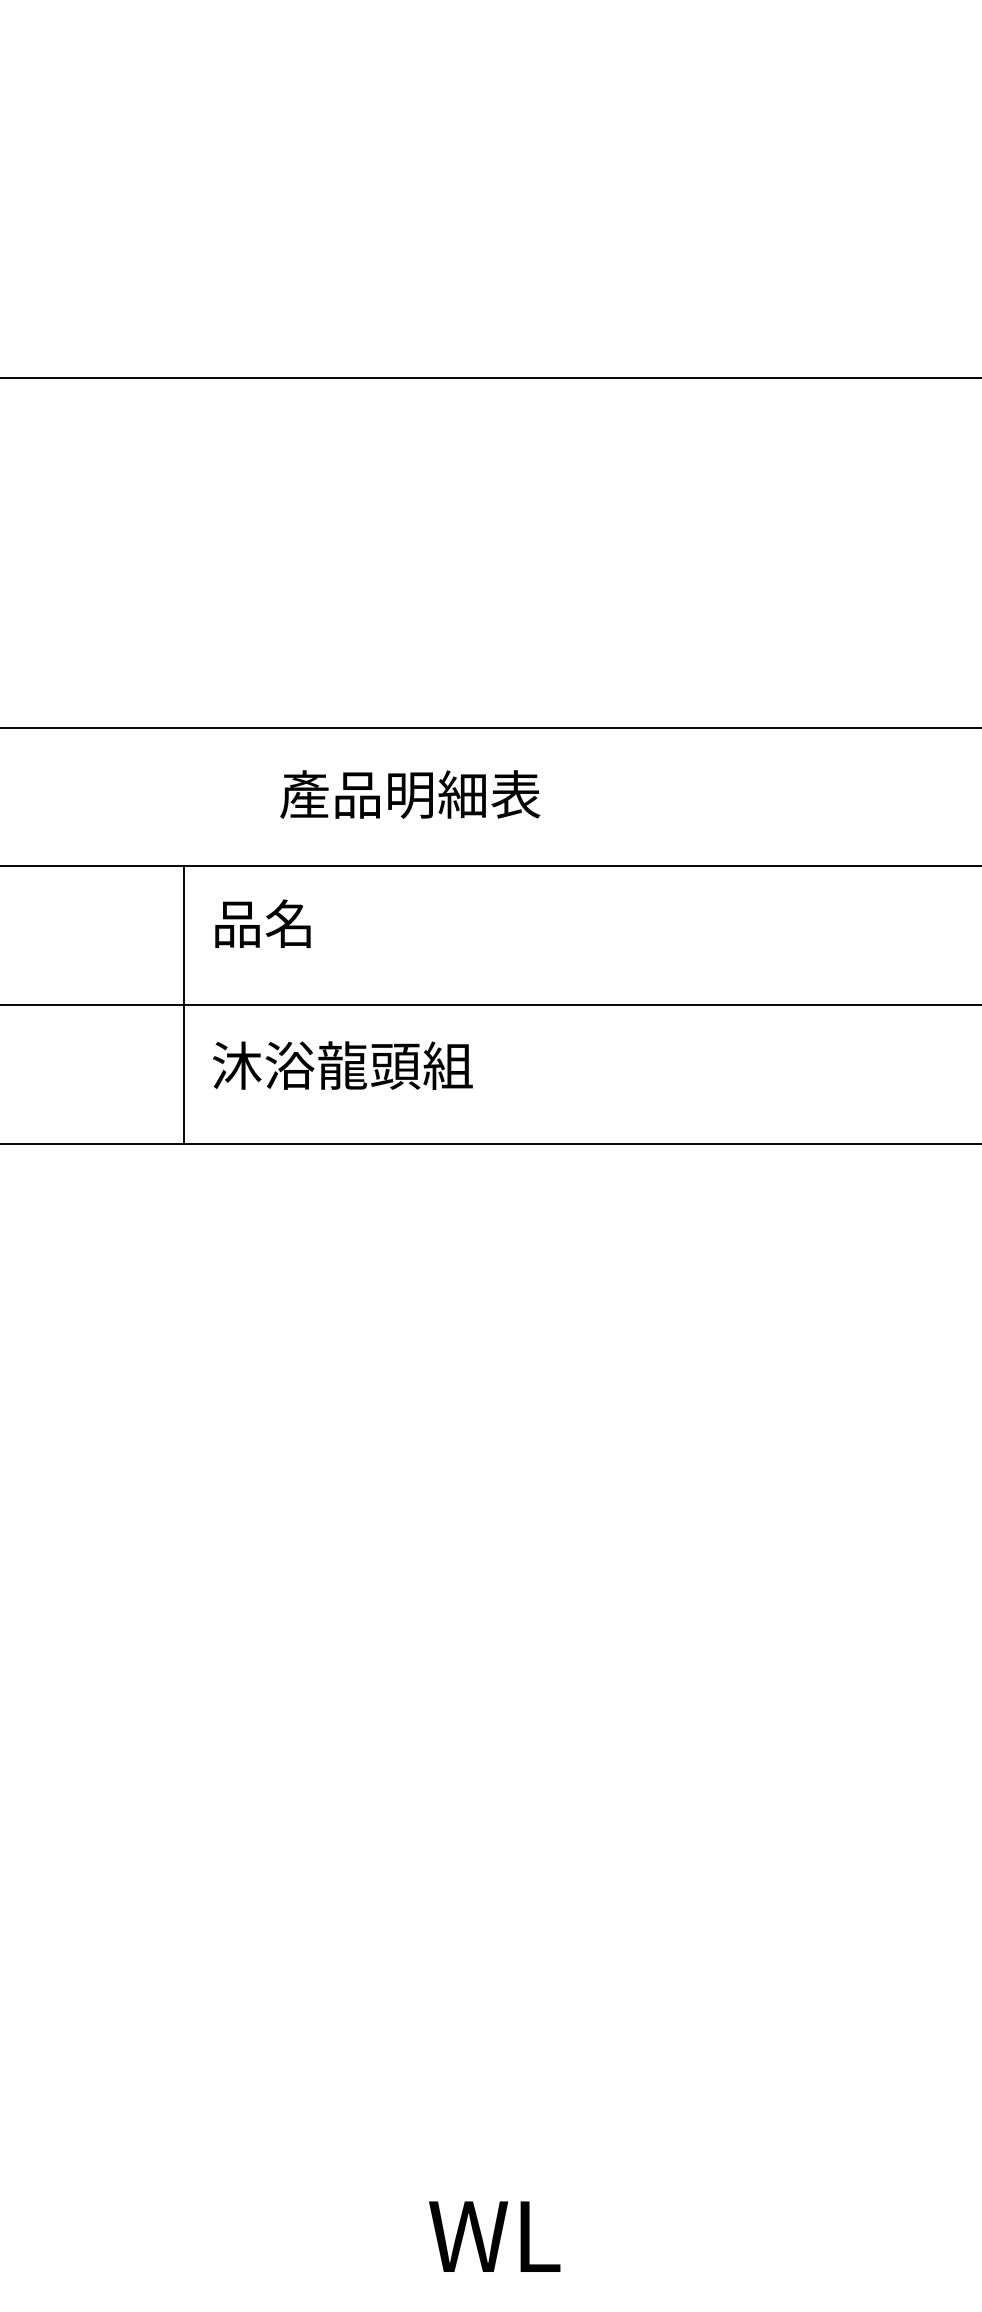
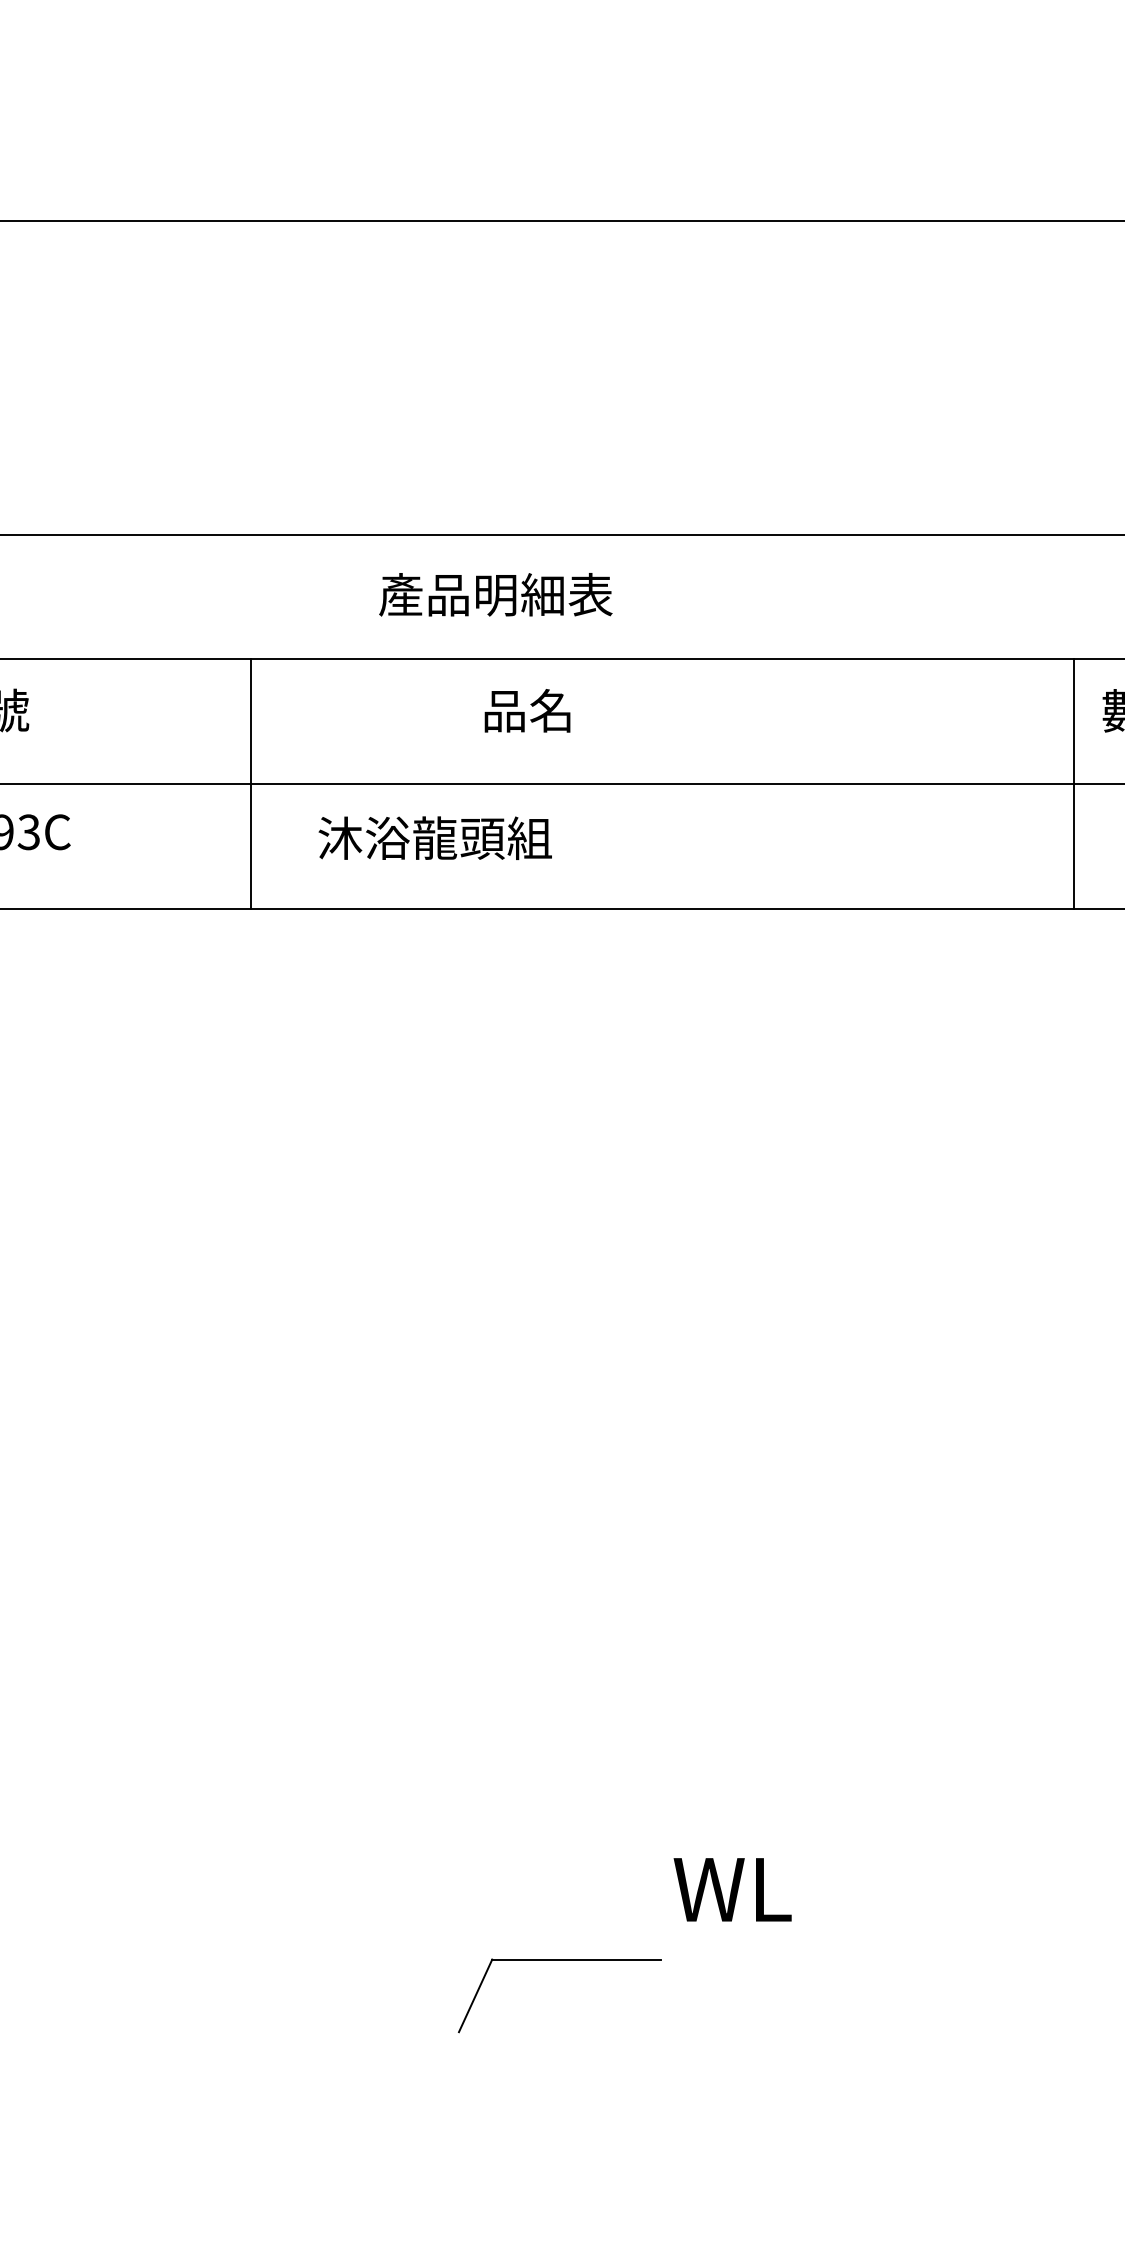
text: (262, 923) -> (527, 710), moved
line: (183, 1004) -> (251, 783), moved
text: (494, 2236) -> (732, 1889), moved

